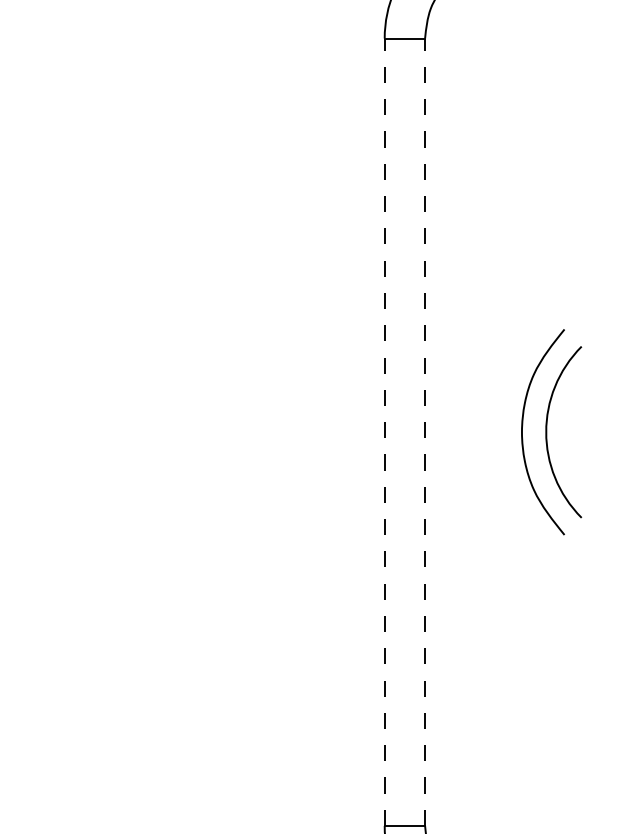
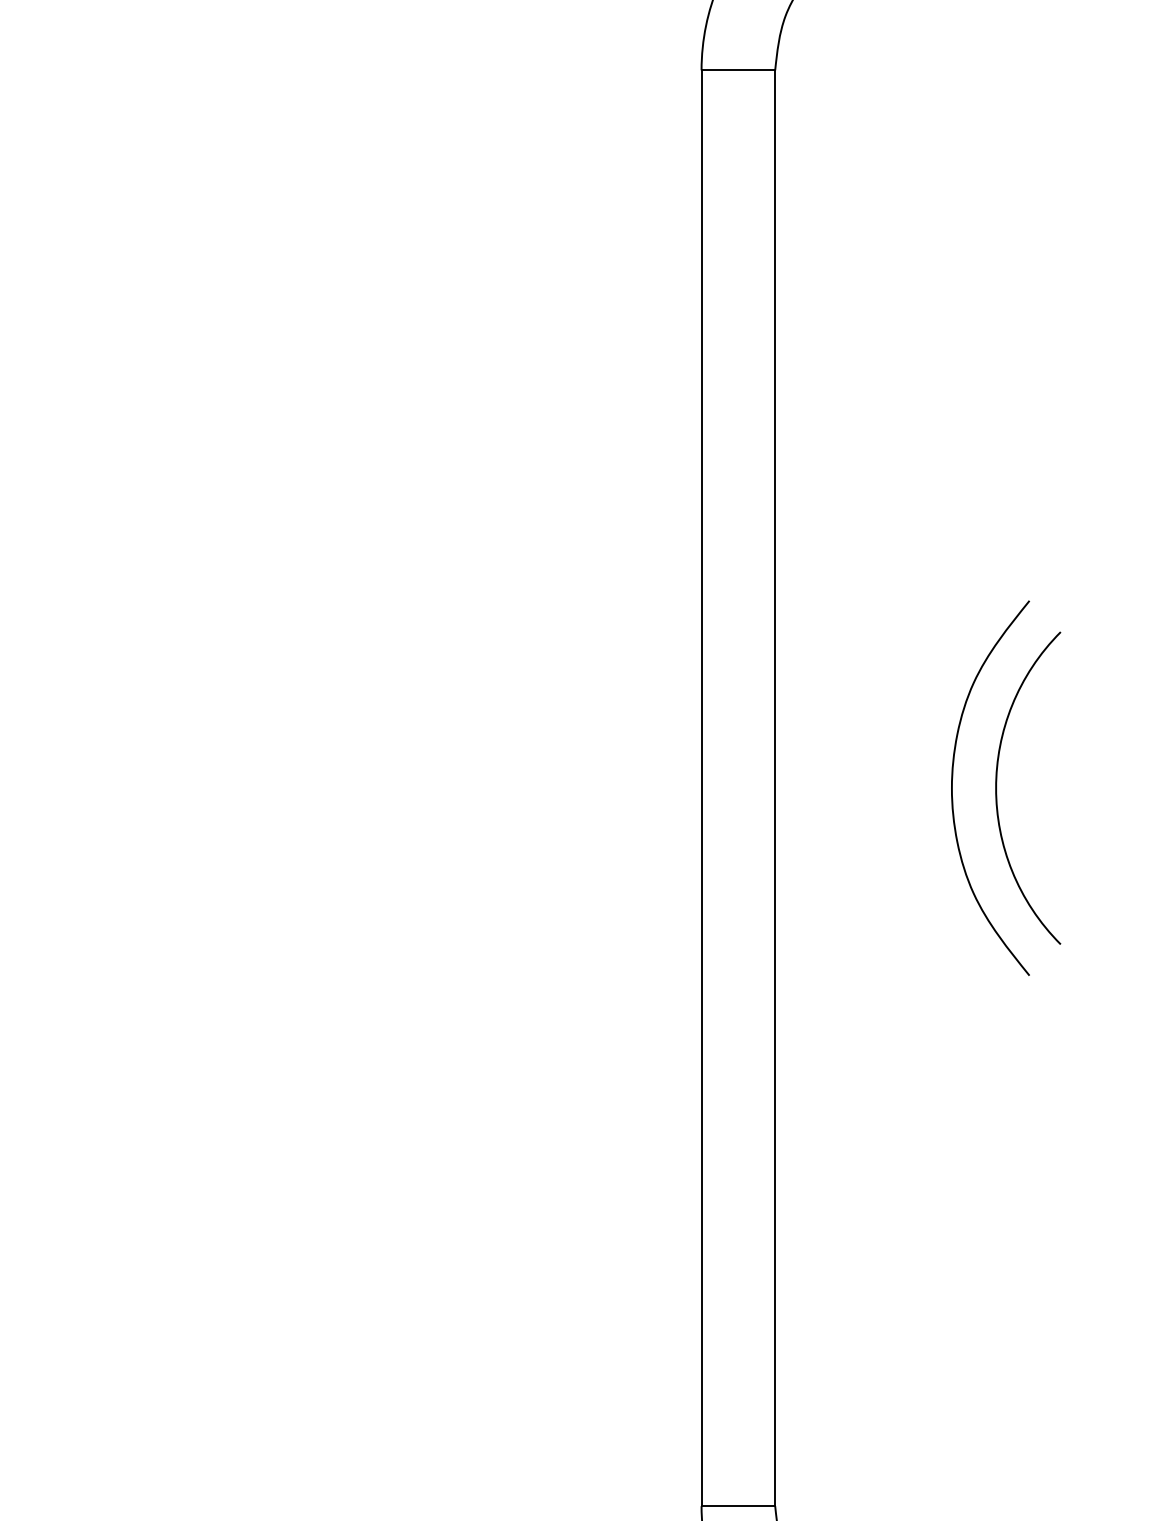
line: (384, 432) -> (701, 788), dashed -> solid
line: (425, 432) -> (775, 788), dashed -> solid

